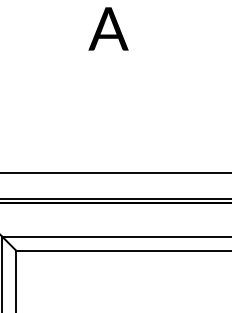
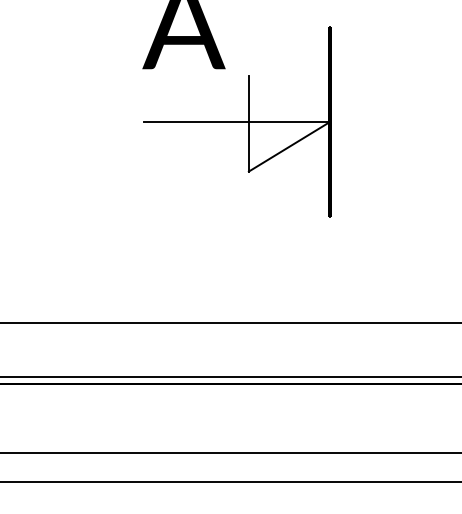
part: (134, 75) -> (237, 120), added

